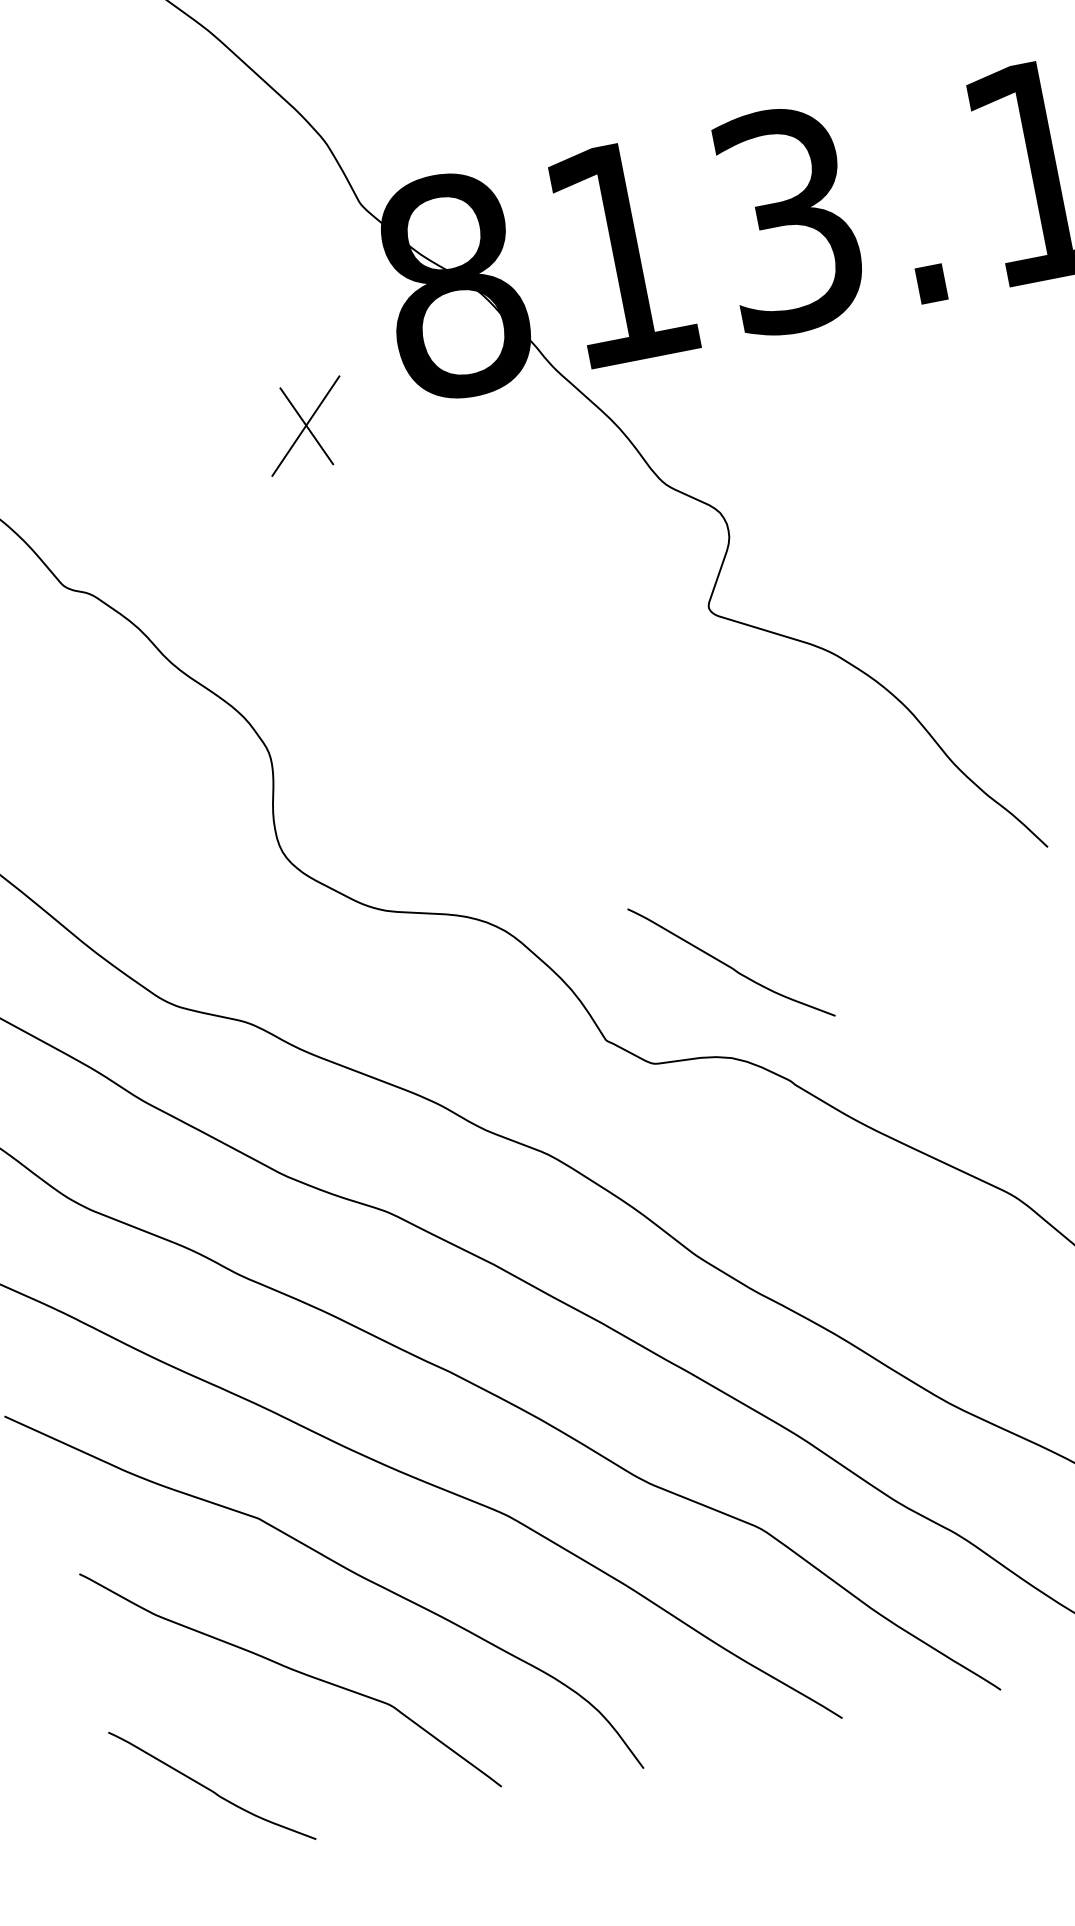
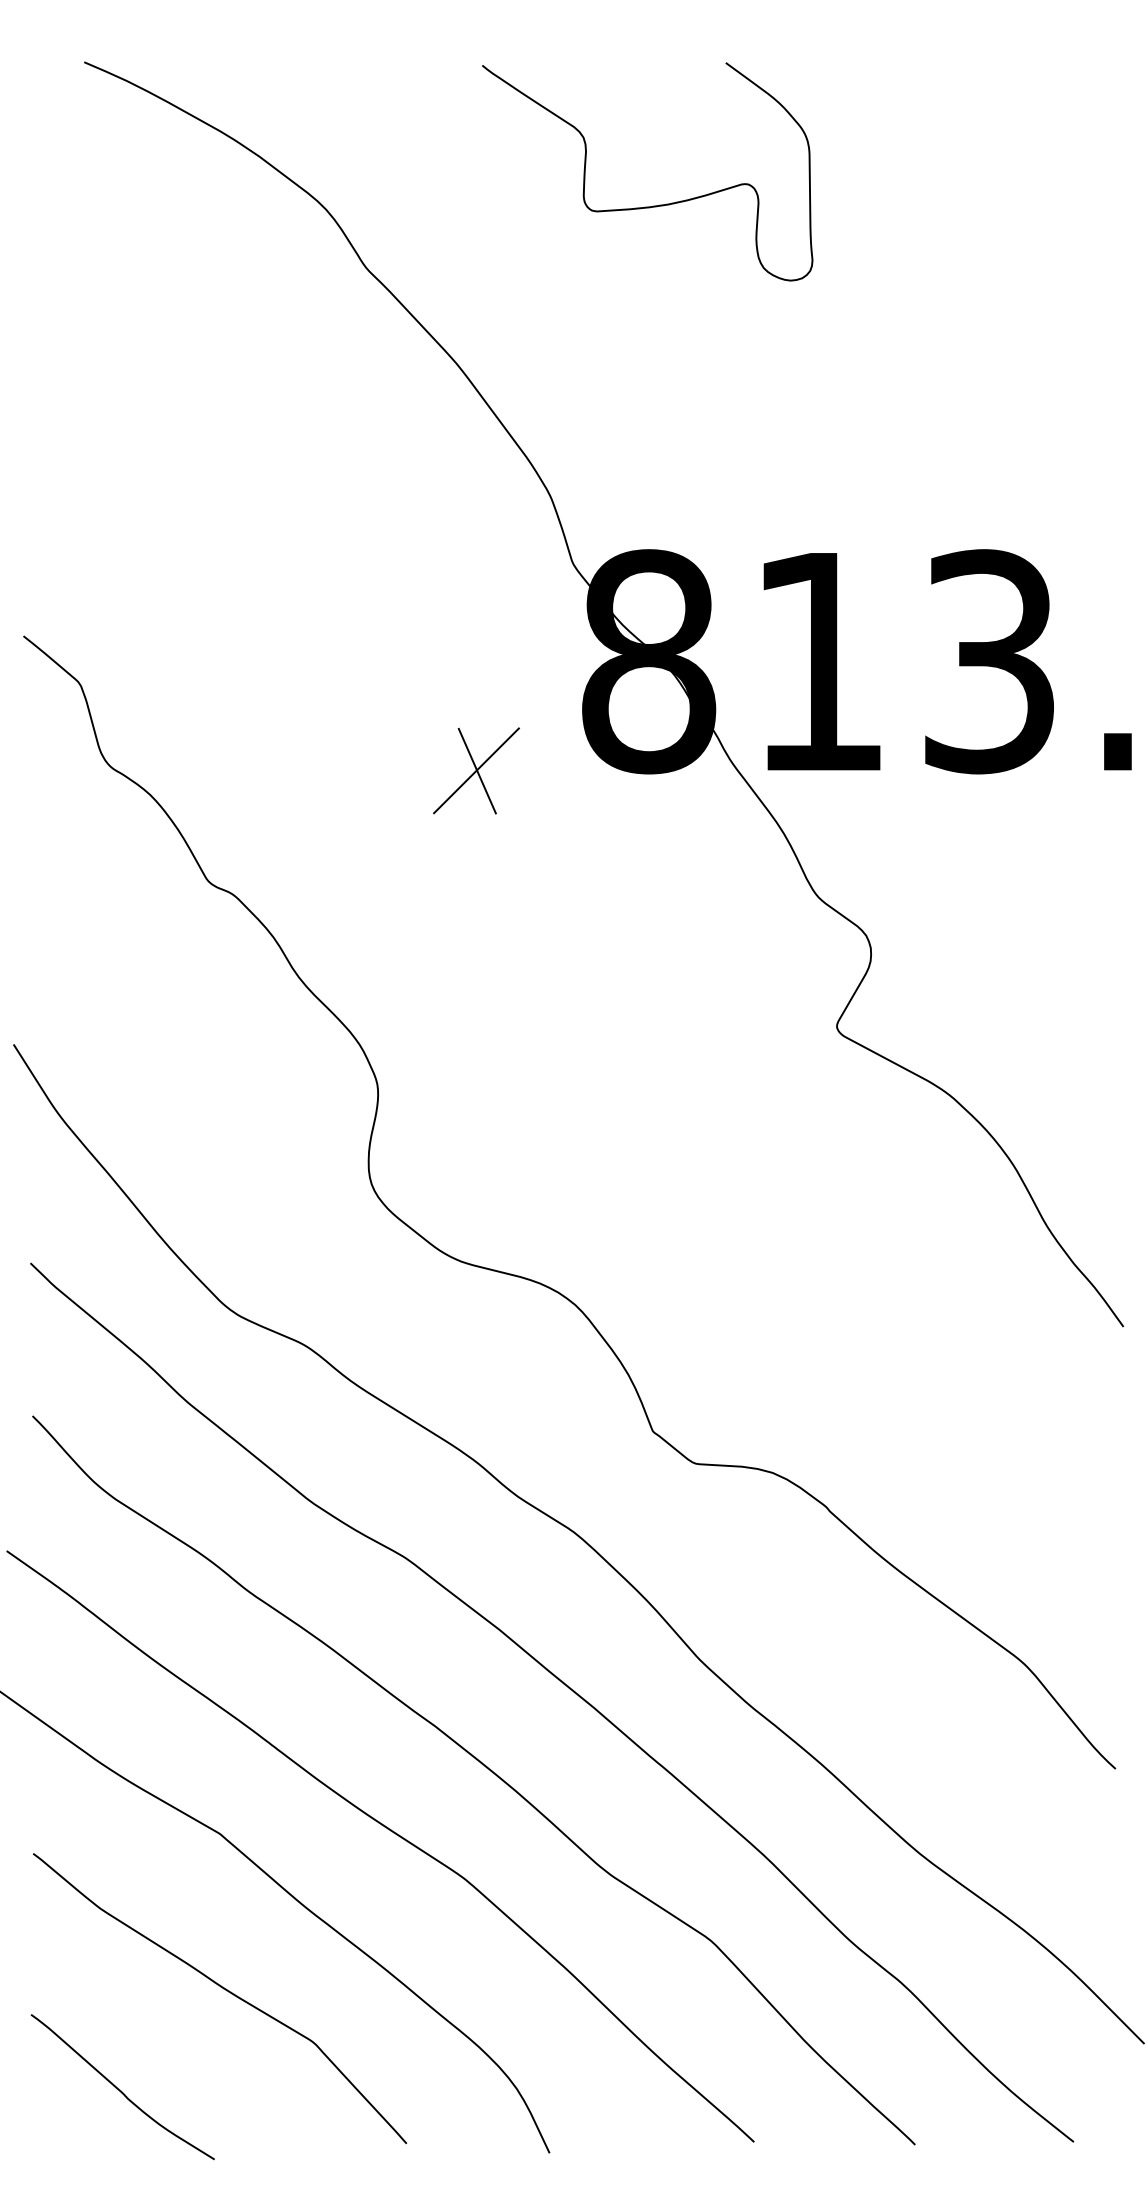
curve: (729, 965) -> (788, 1381), removed

